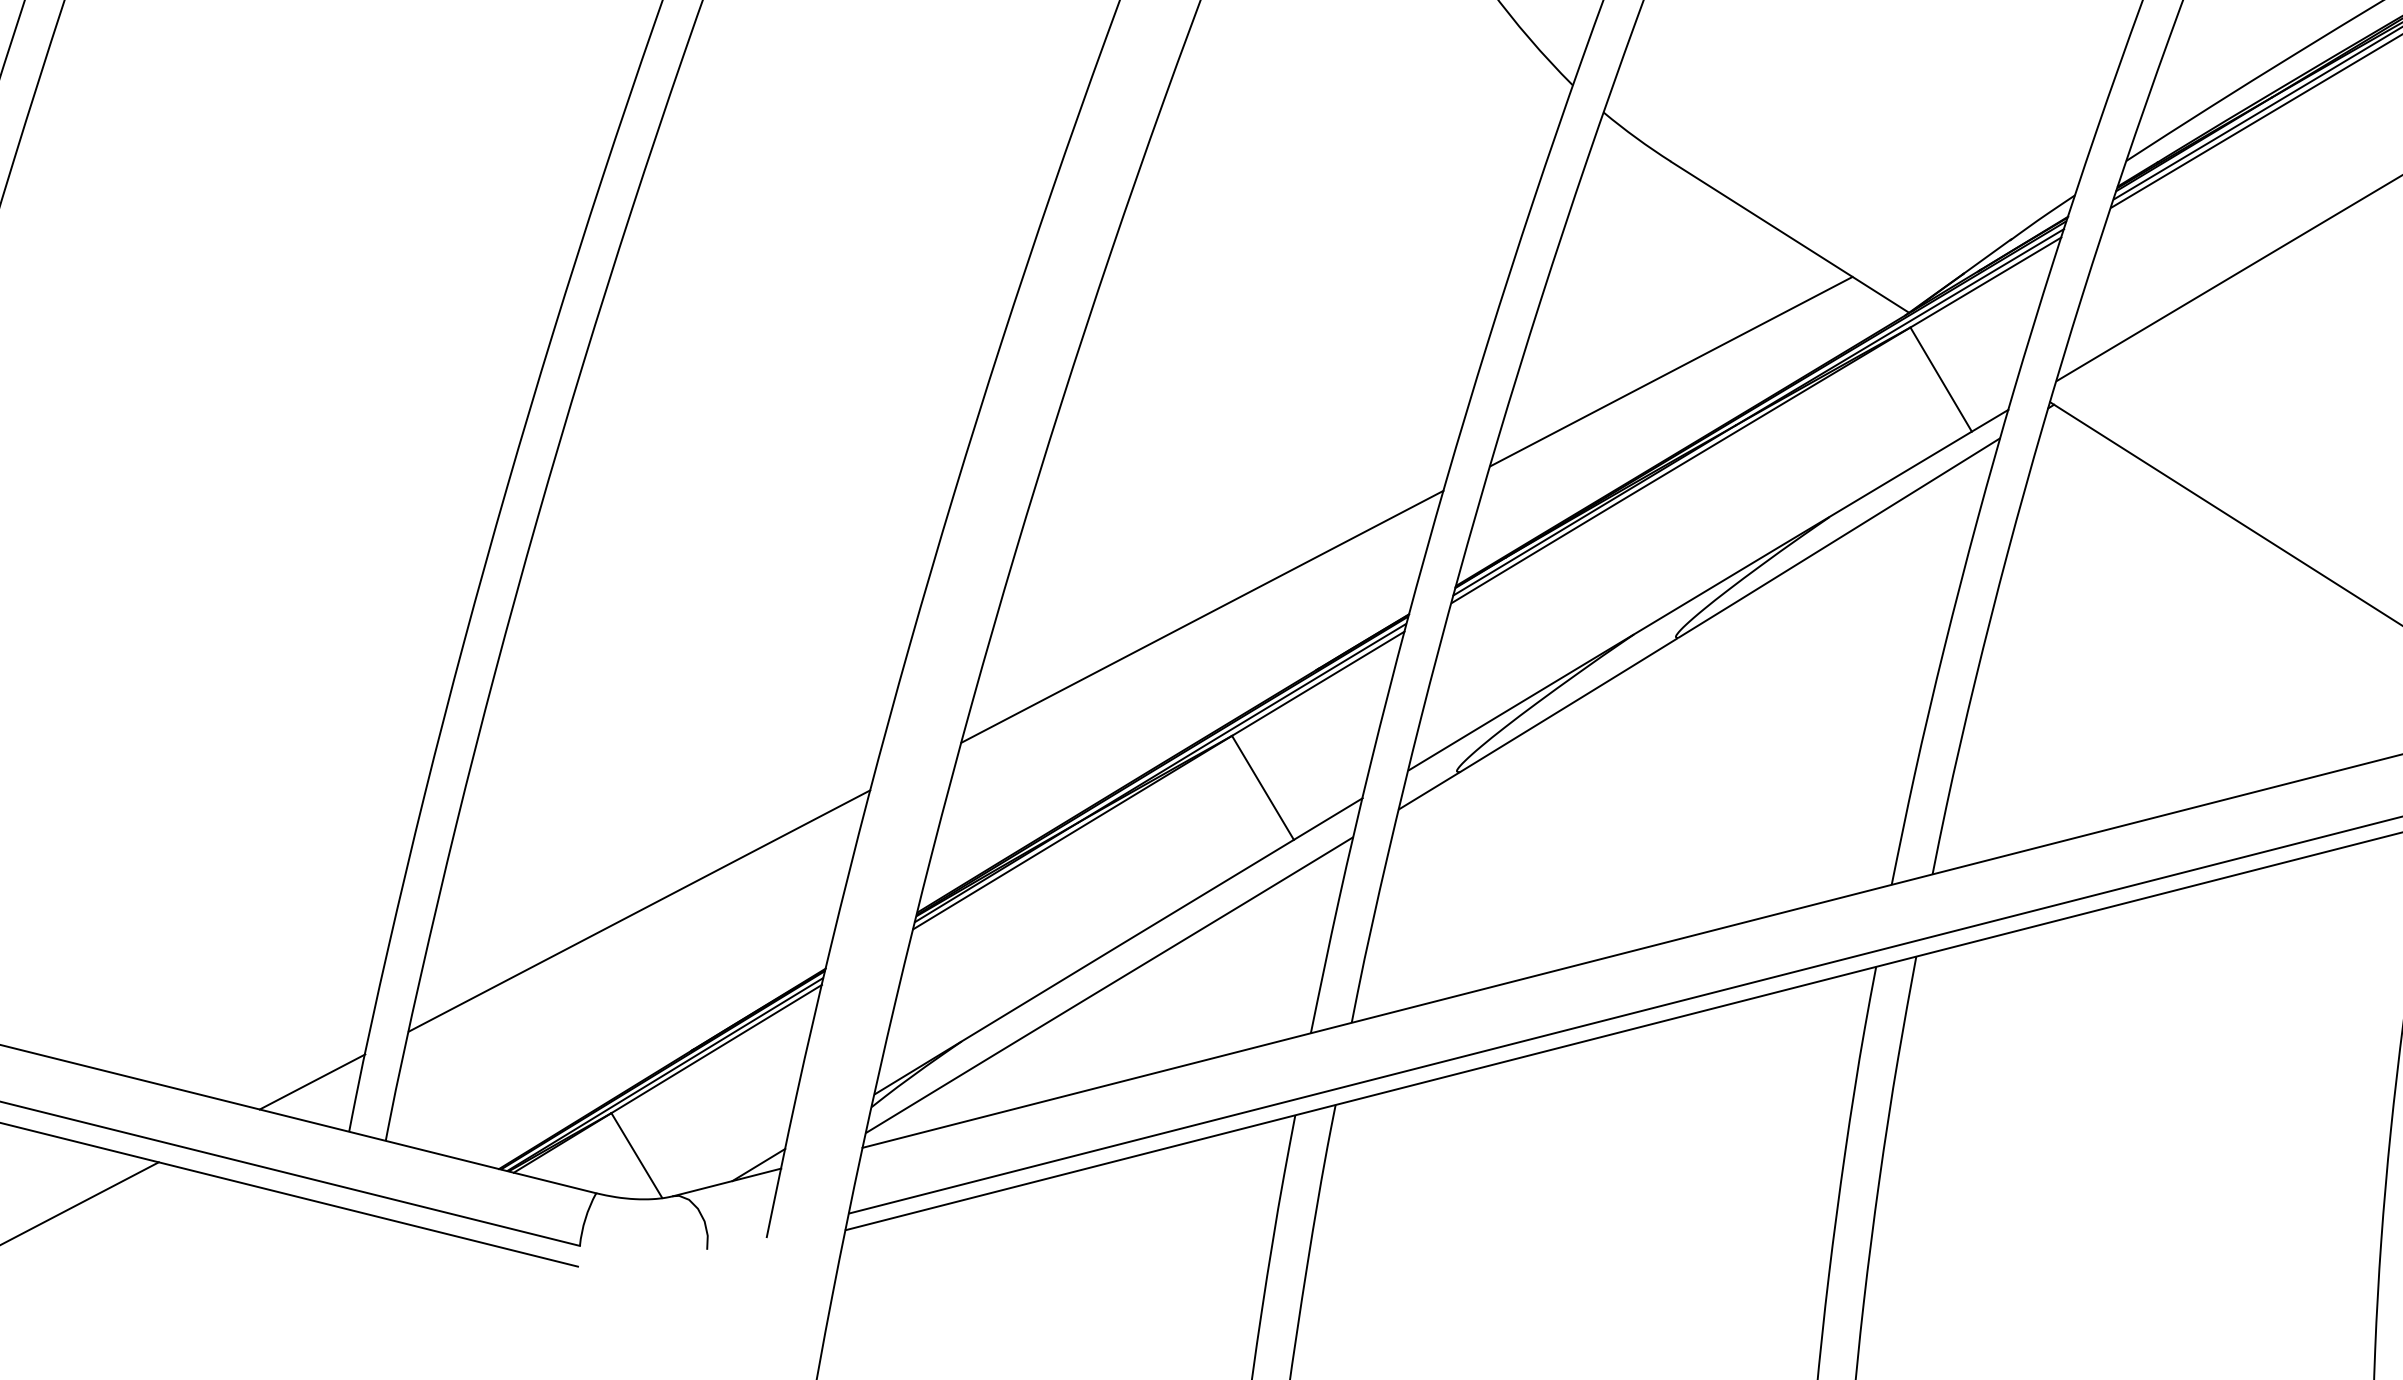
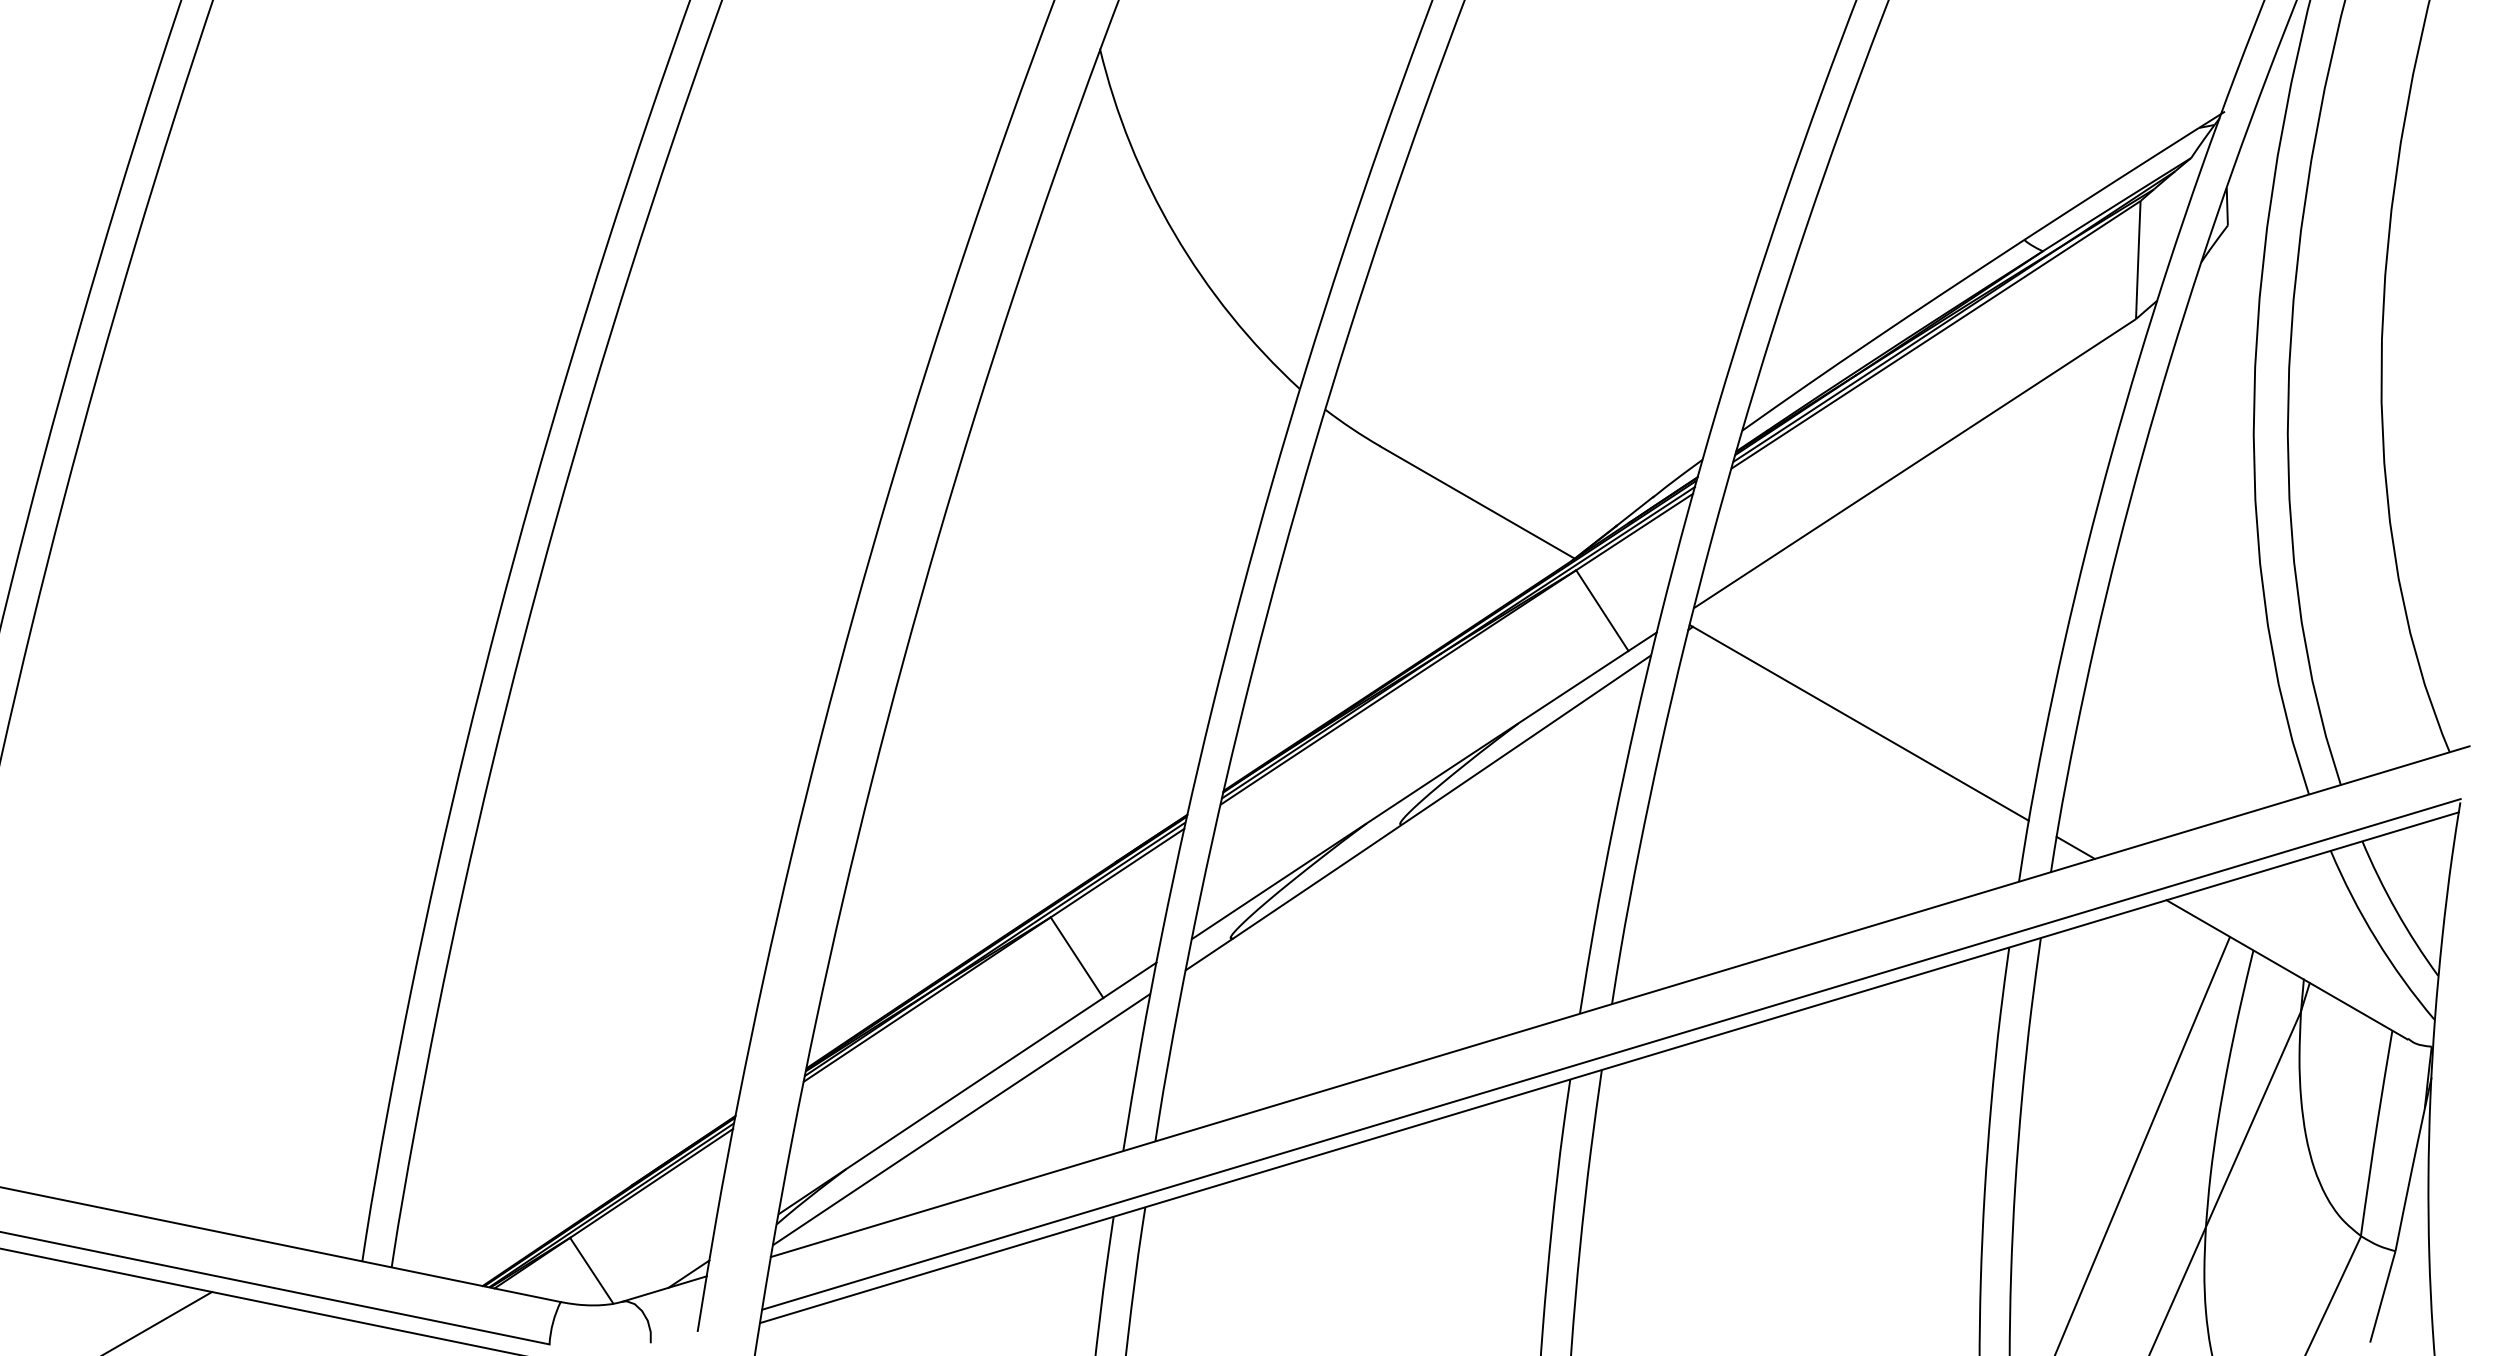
line: (1671, 371) -> (1387, 613), removed
line: (1202, 616) -> (1023, 823), removed
line: (639, 910) -> (585, 1075), removed
line: (312, 1081) -> (331, 1222), removed

